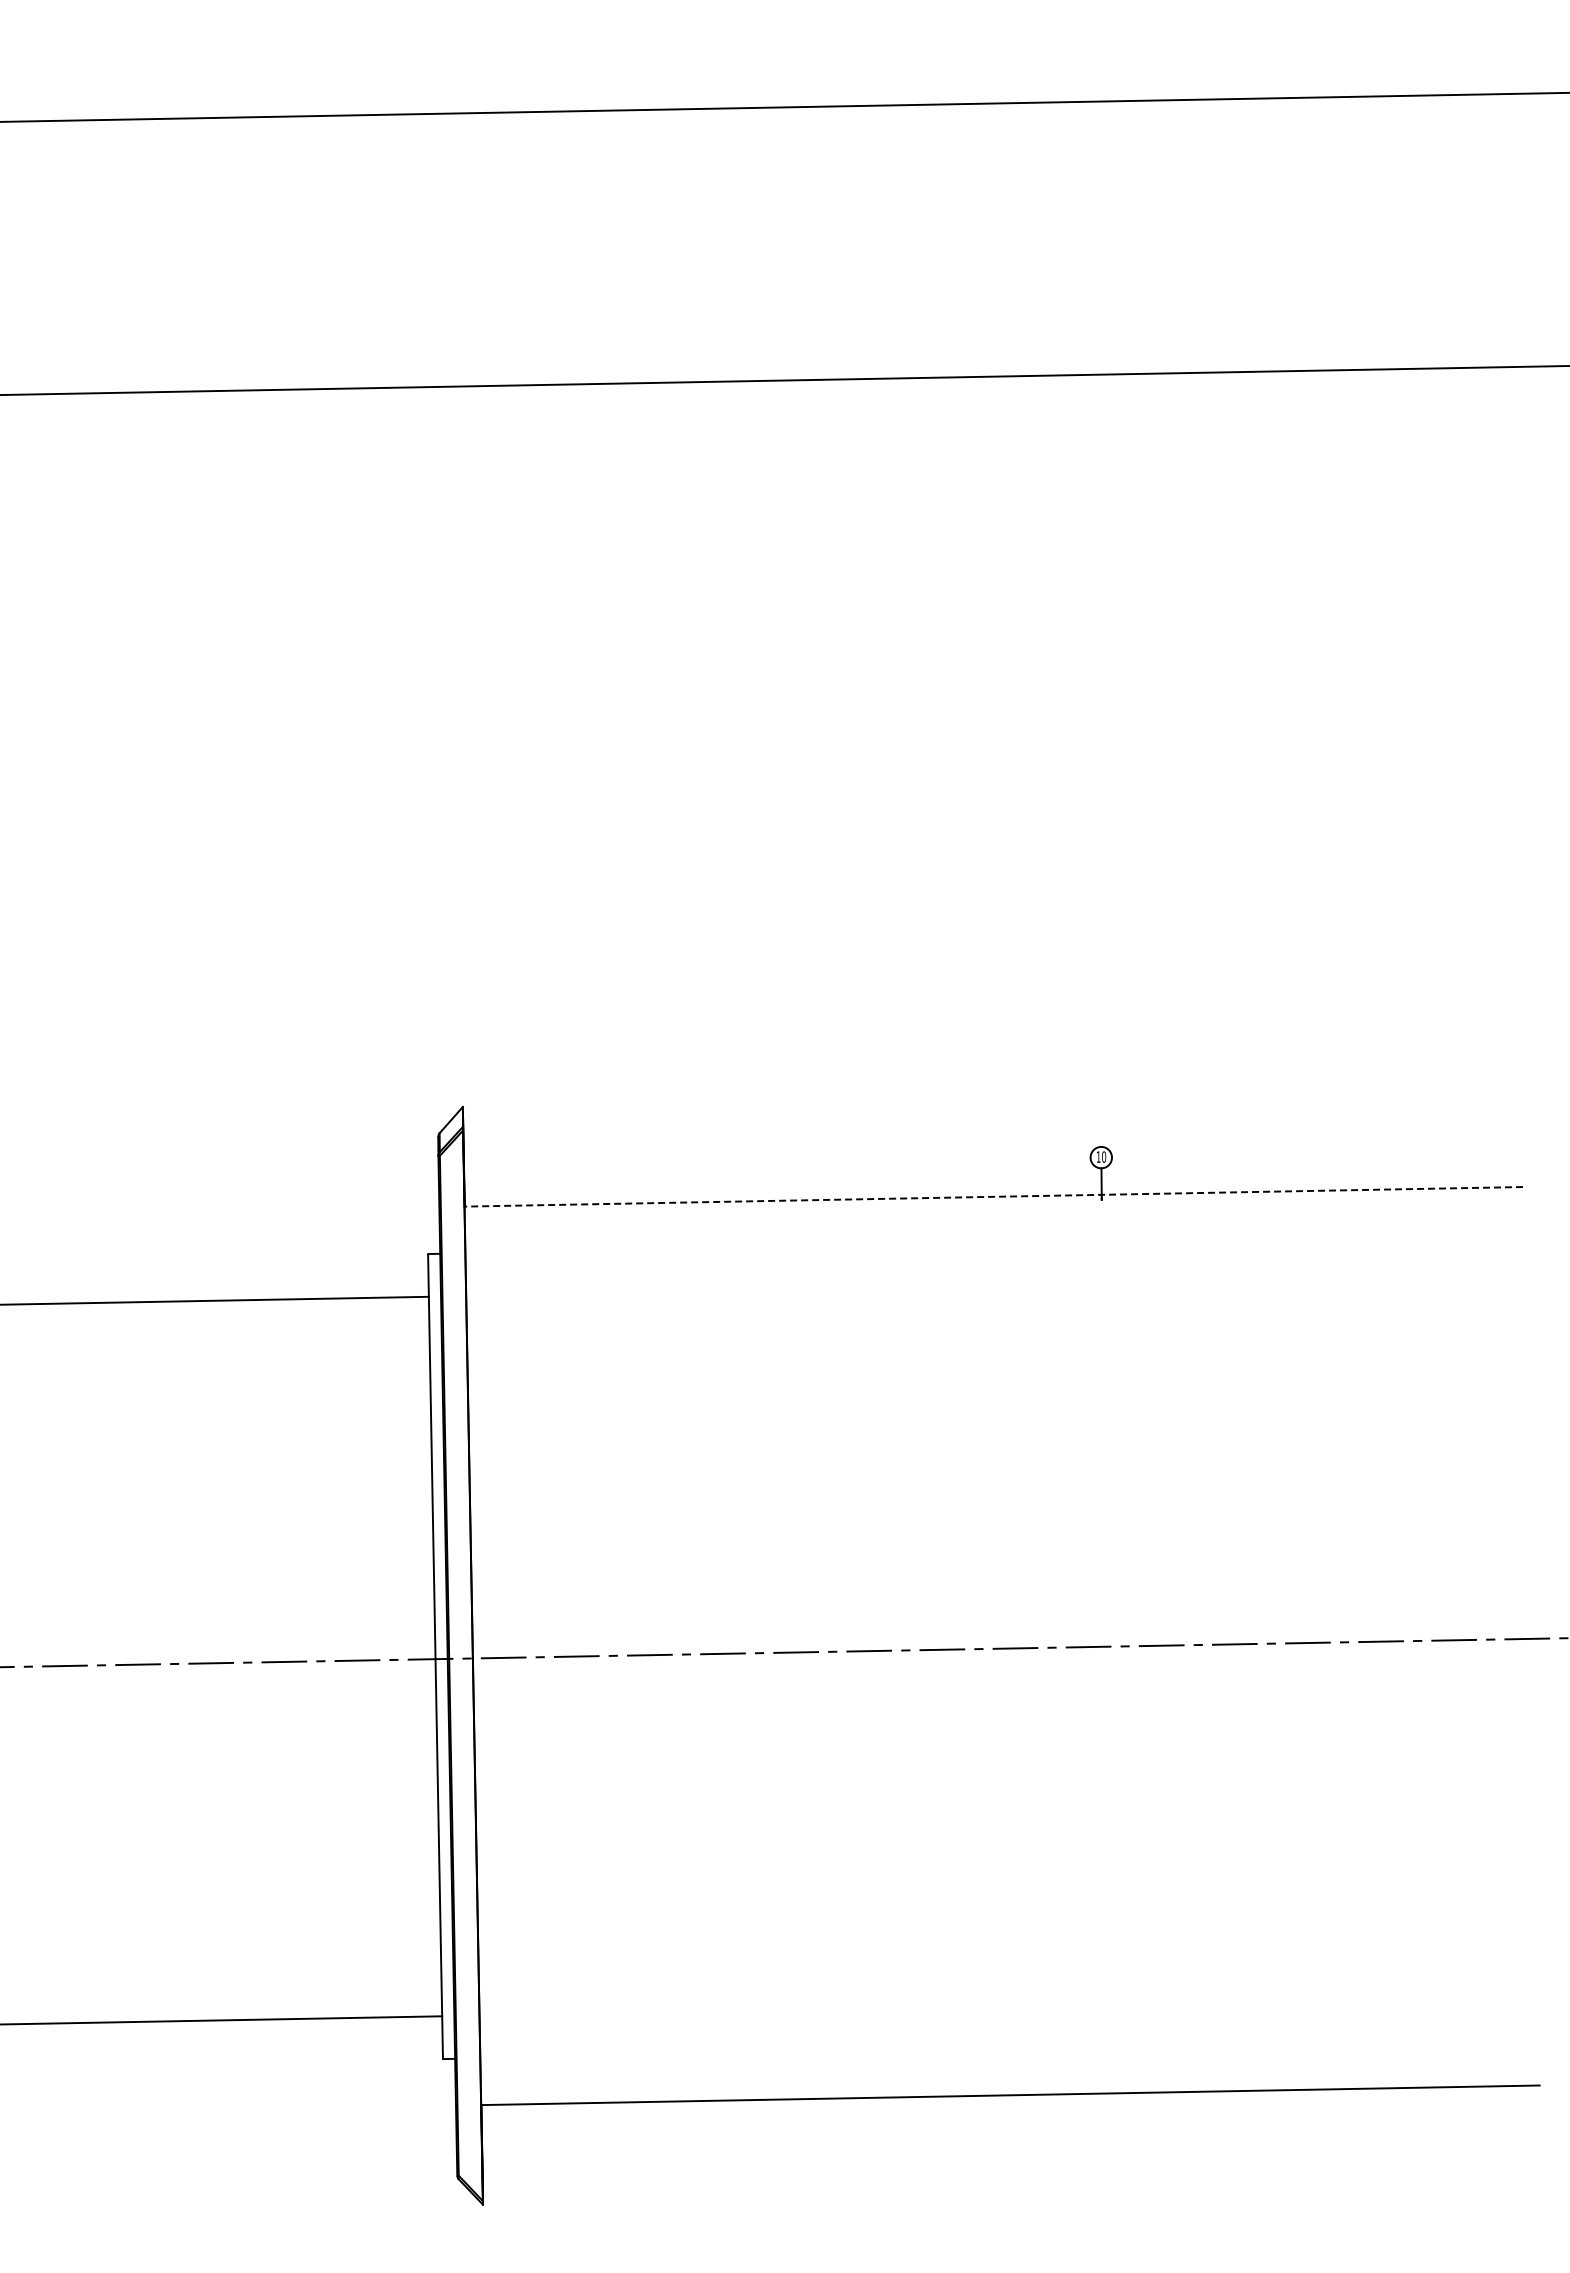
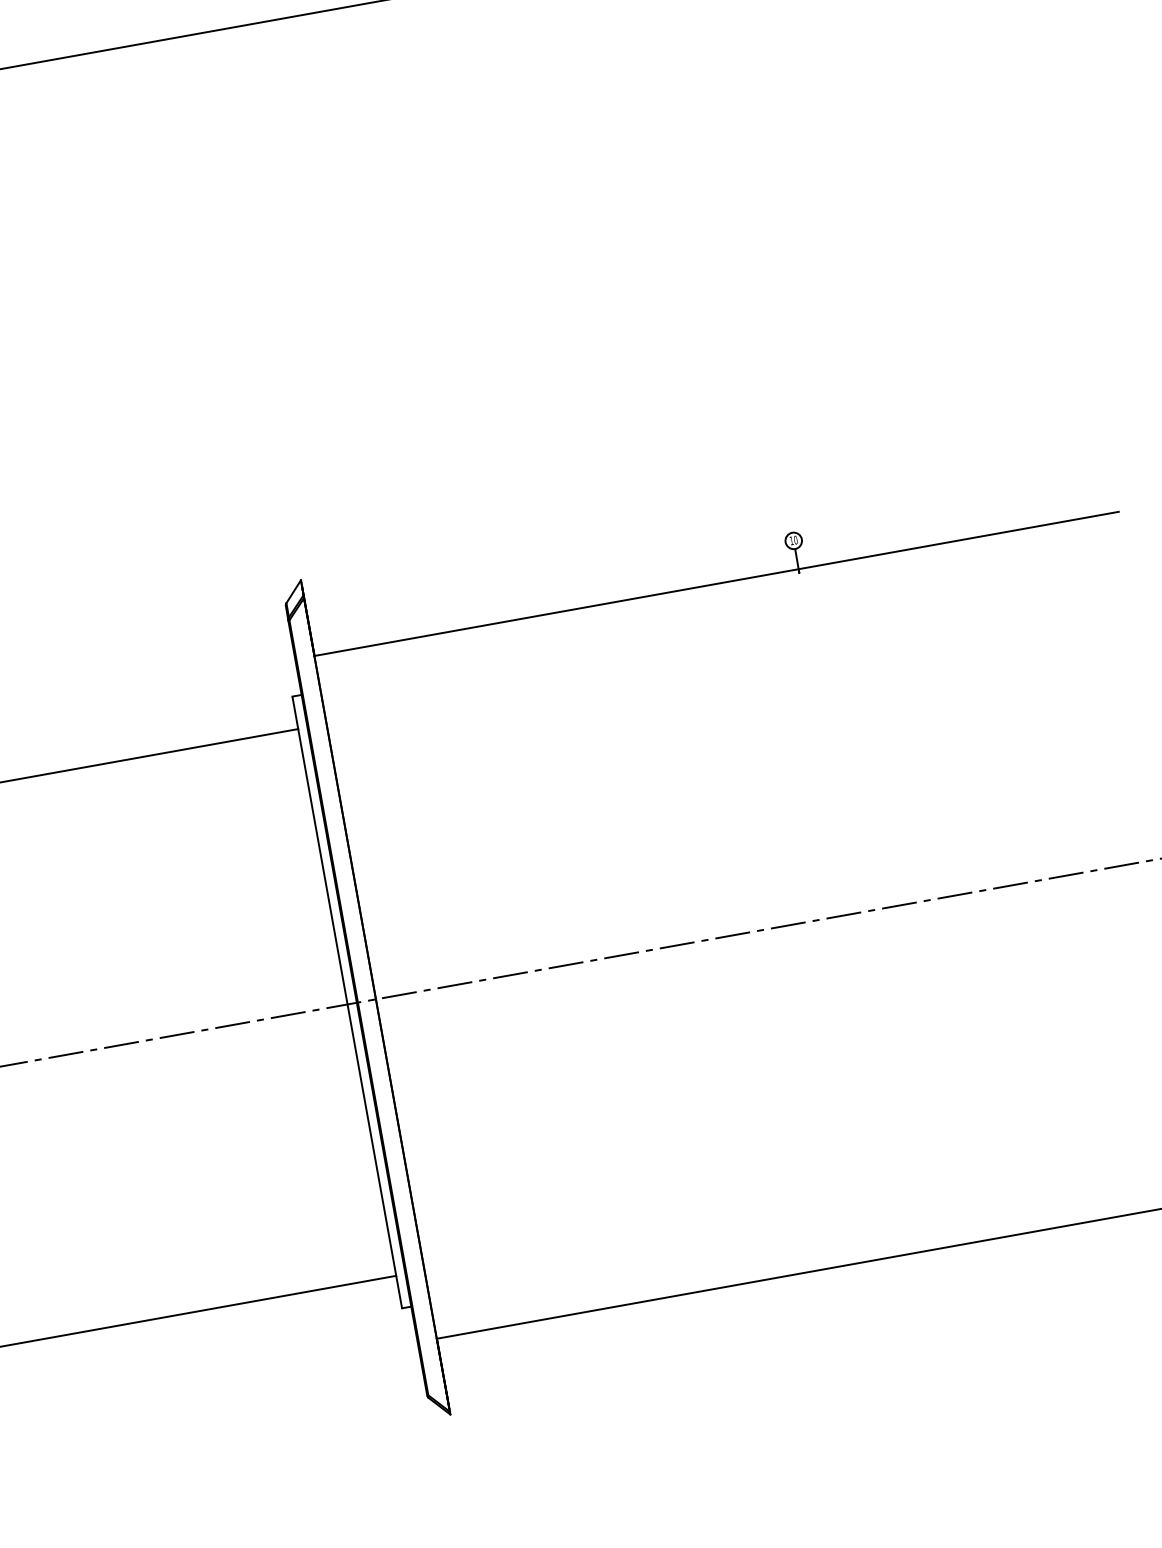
line: (993, 1196) -> (716, 583), dashed -> solid

